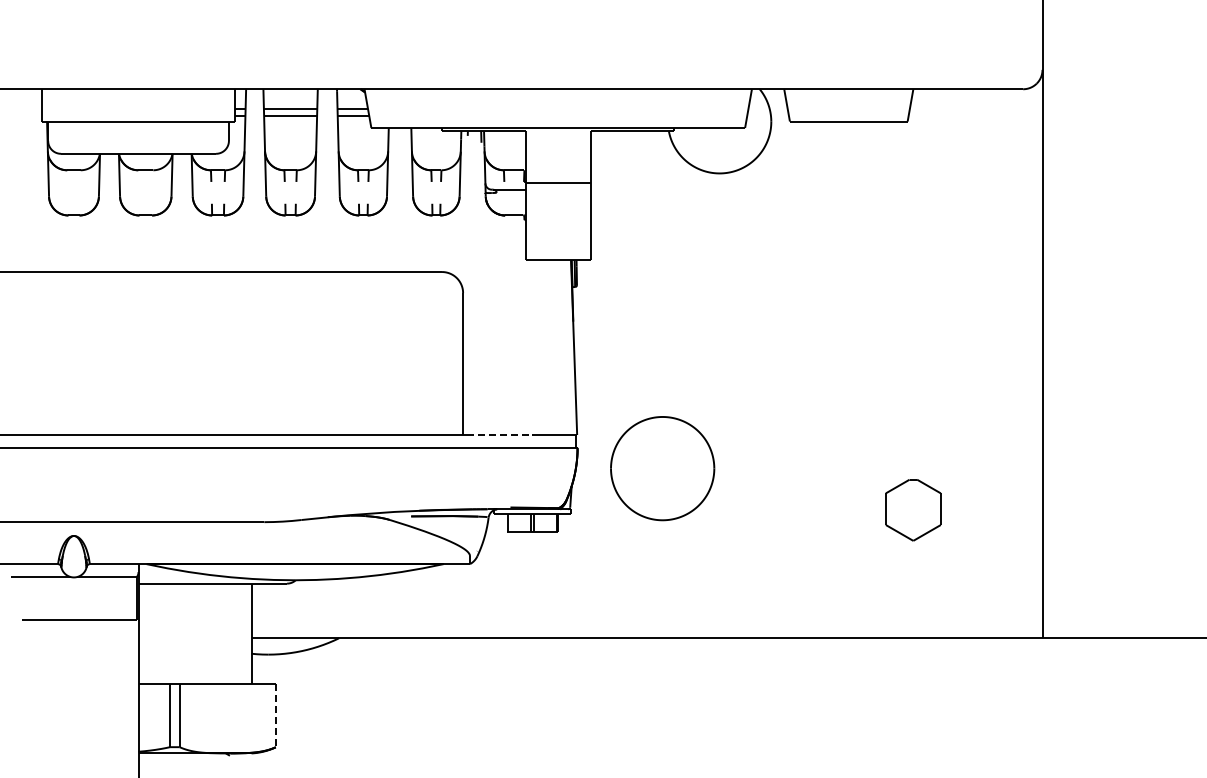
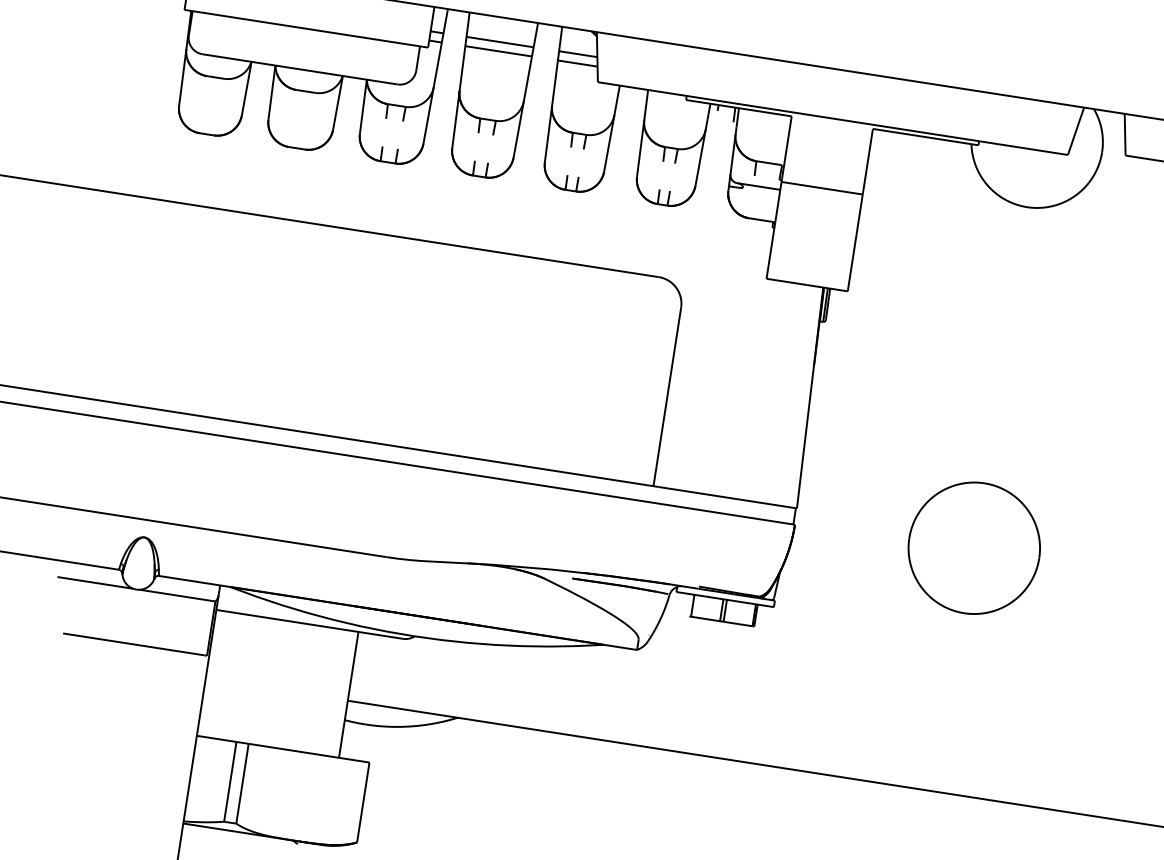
line: (499, 435) -> (699, 493), dashed -> solid
part: (662, 468) -> (974, 548), moved
line: (275, 715) -> (362, 802), dashed -> solid

